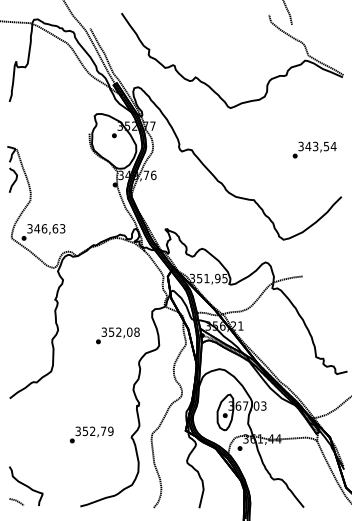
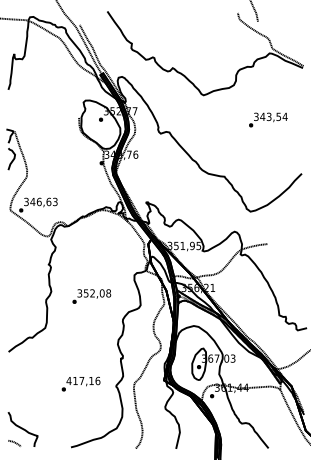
text: (314, 149) -> (268, 119), moved
text: (117, 335) -> (91, 296), moved
text: (94, 431) -> (83, 381), 352,79 -> 417,16

